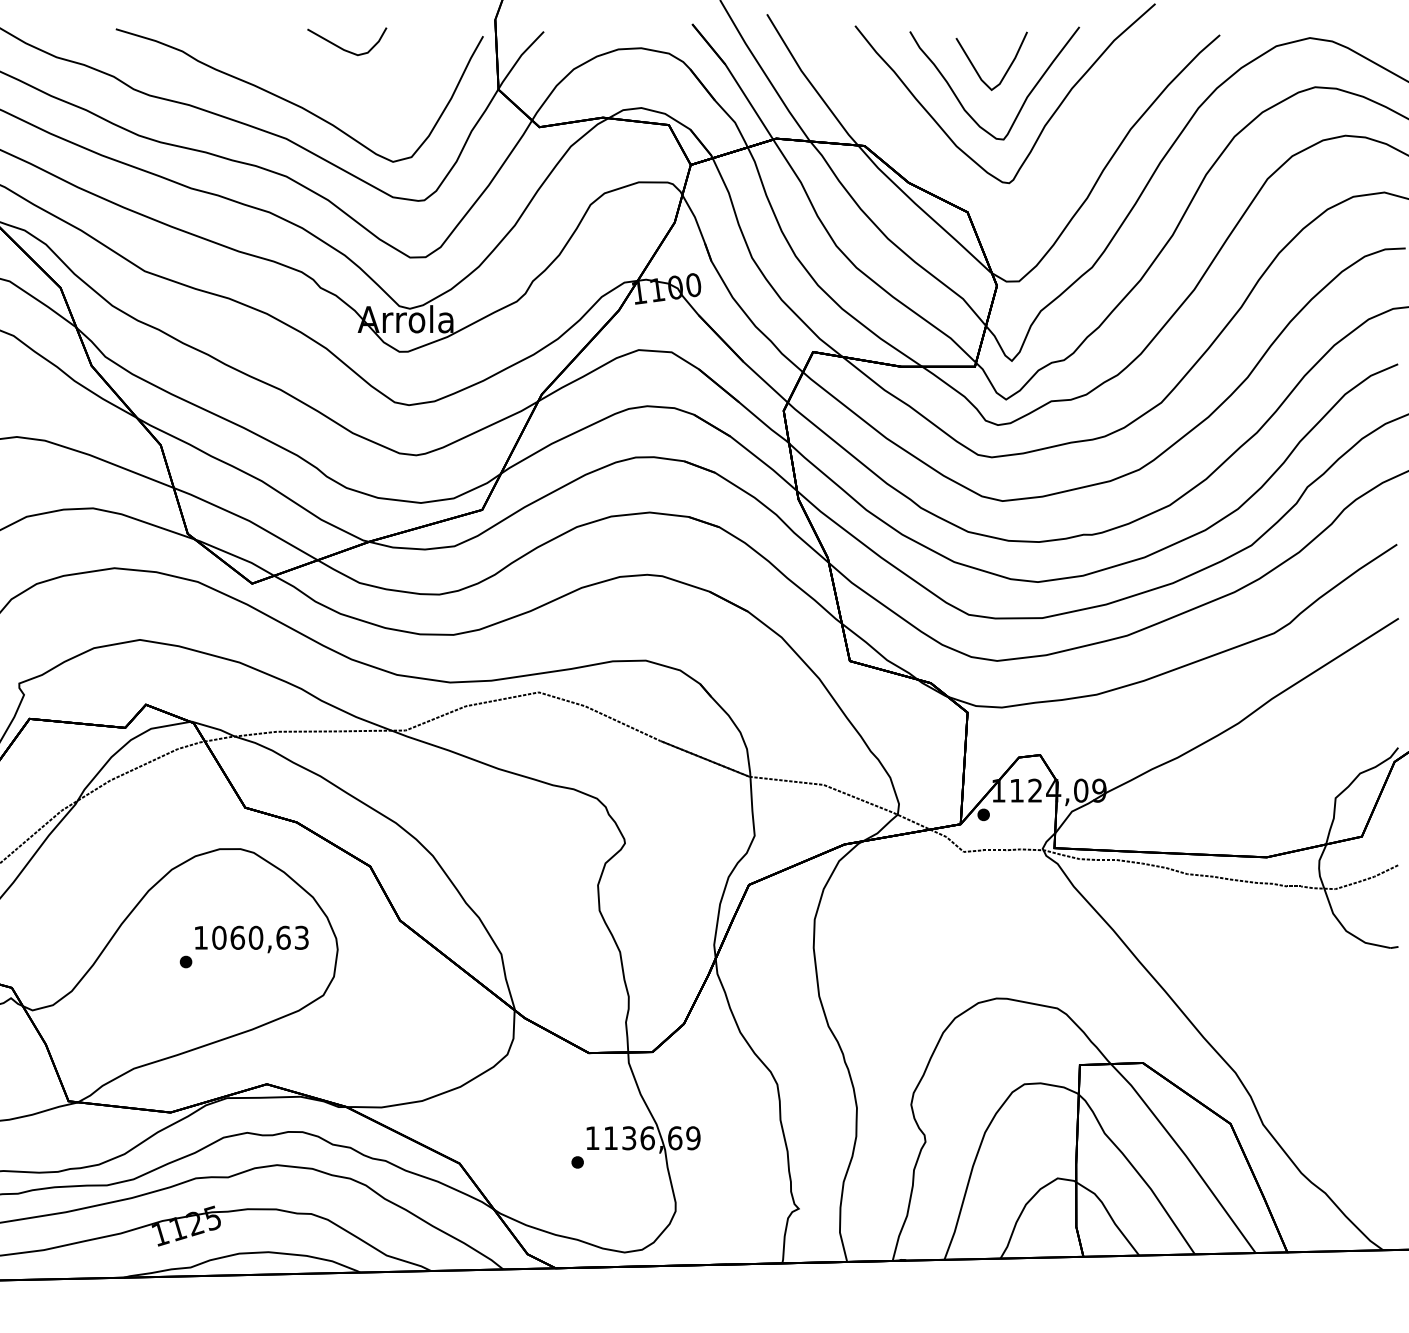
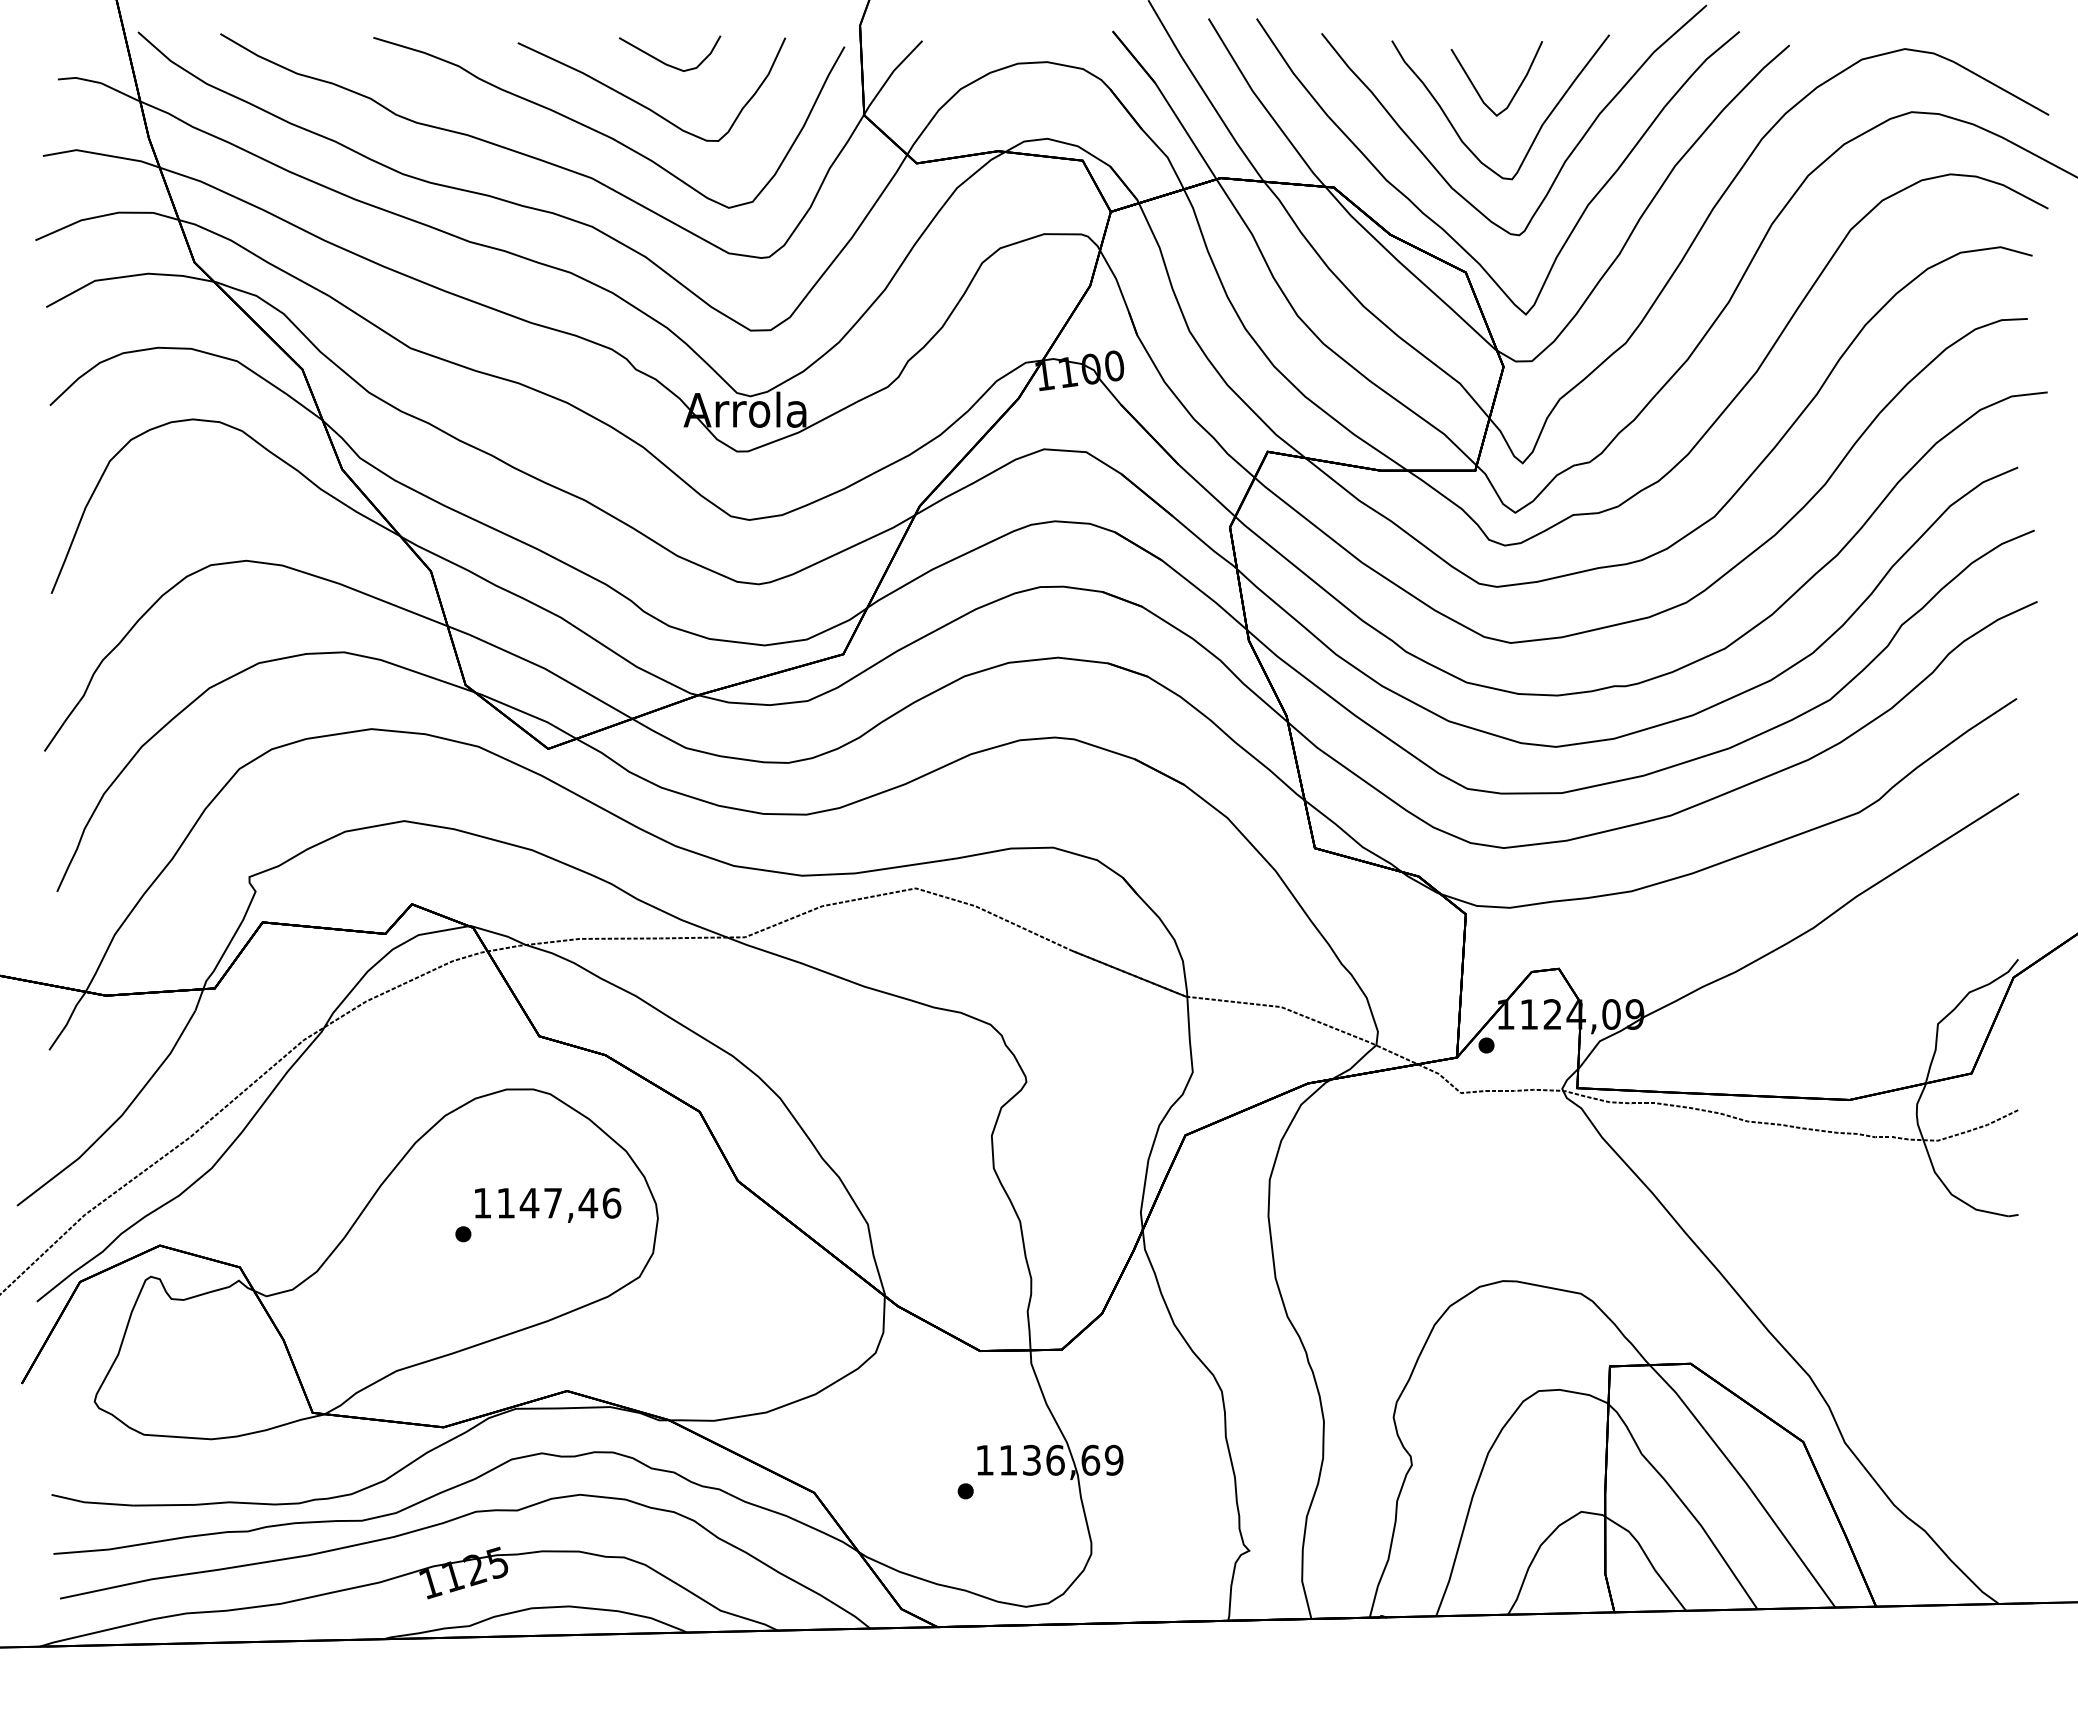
curve: (327, 82) -> (644, 105), added
part: (948, 176) -> (1441, 226), added
text: (260, 937) -> (558, 1202), 1060,63 -> 1147,46

